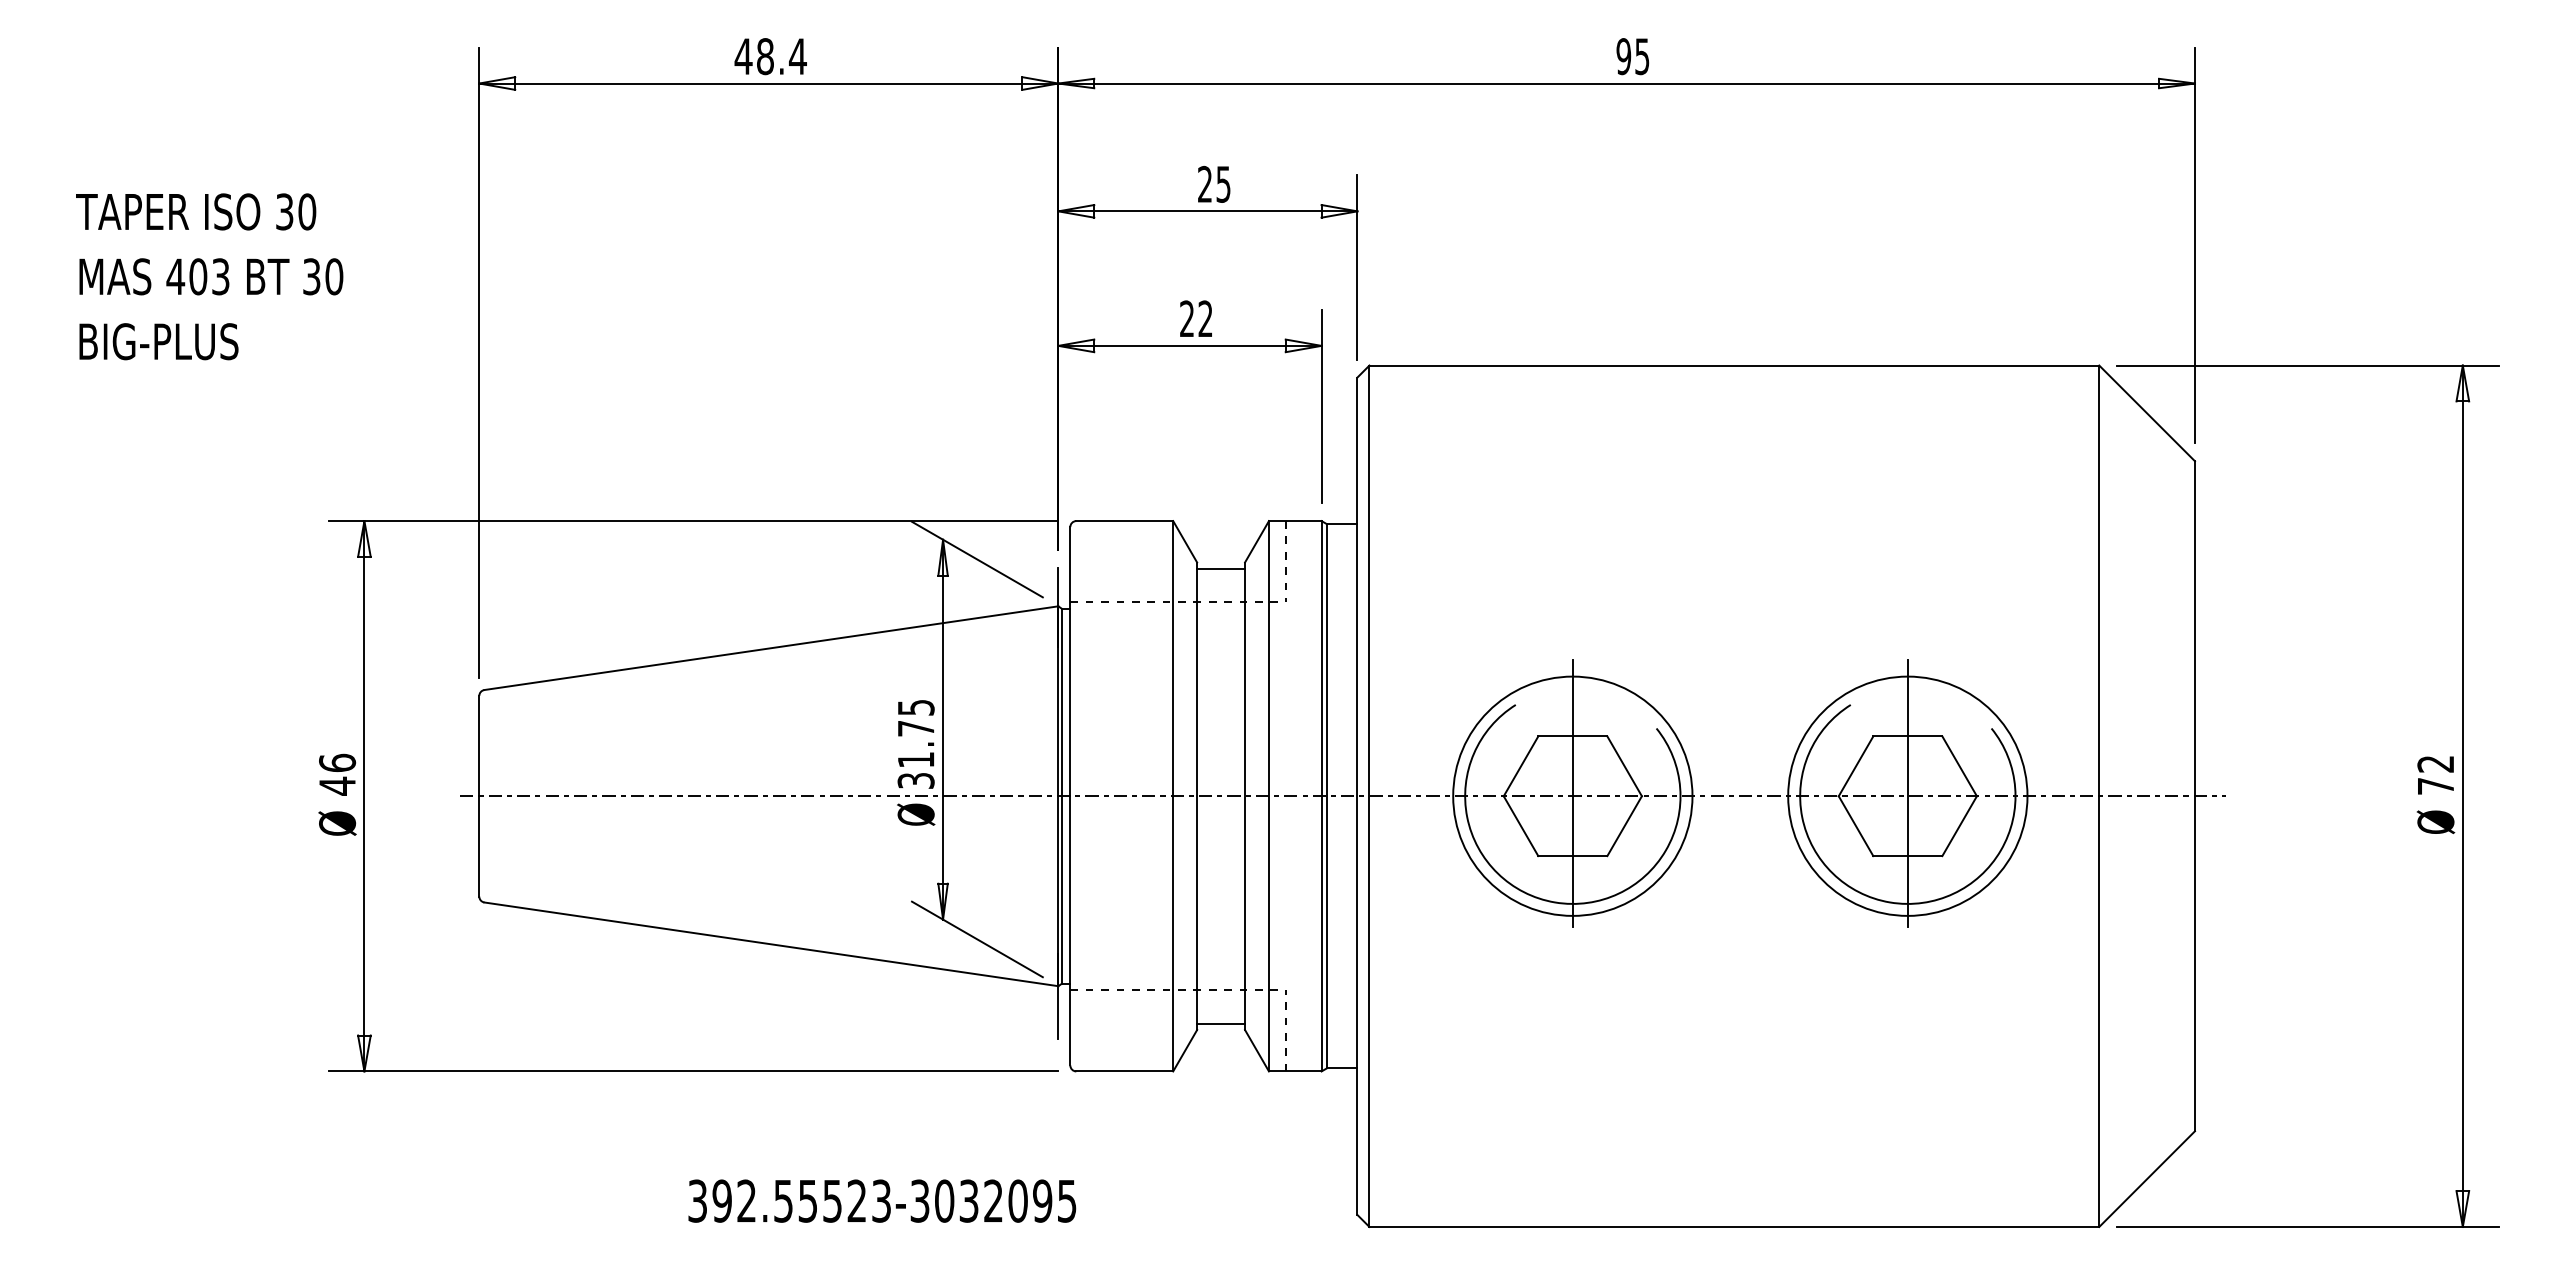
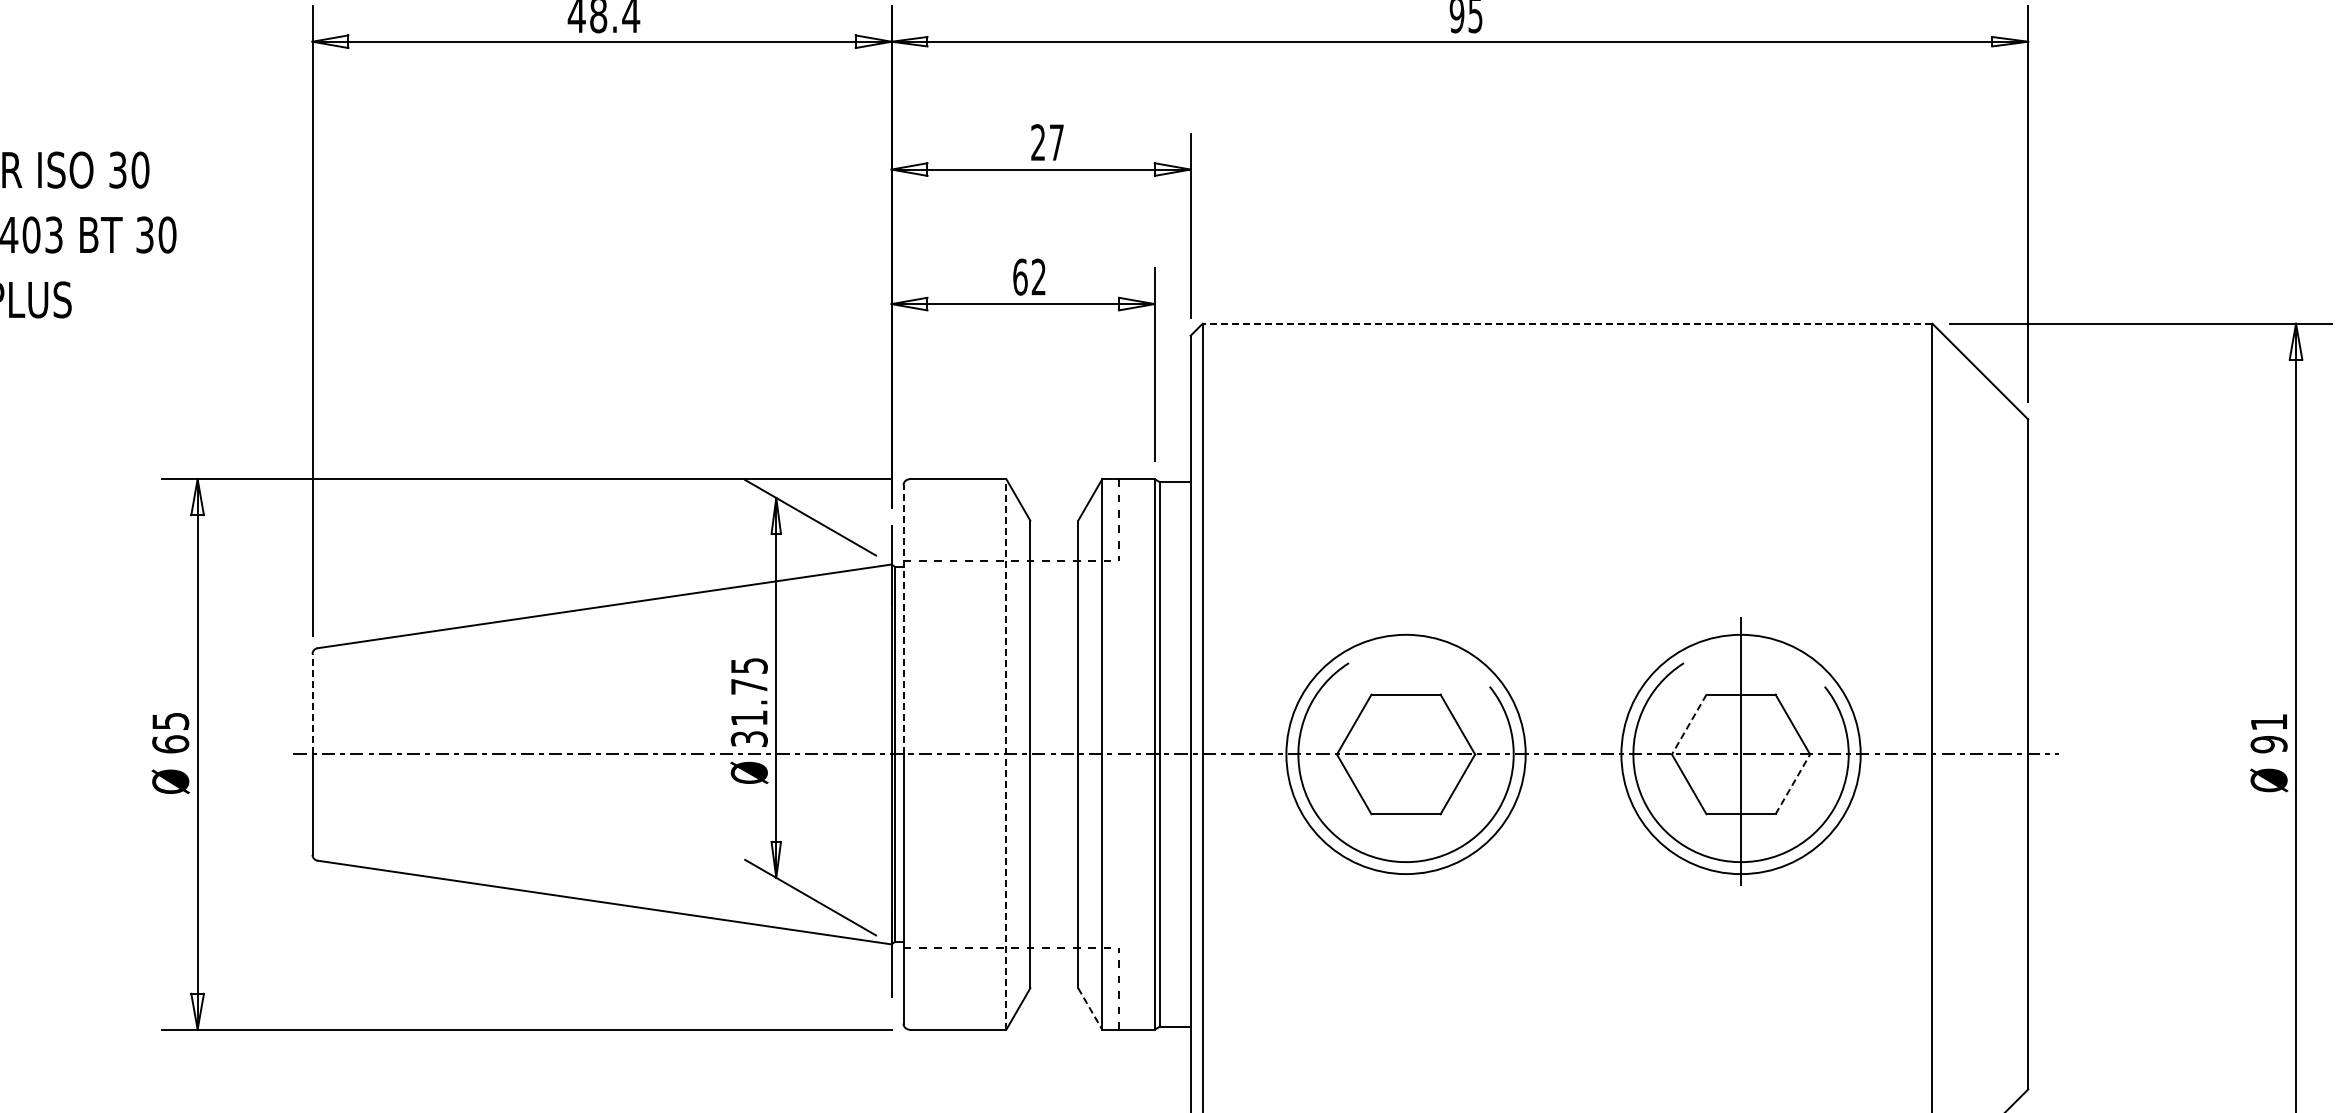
text: (1223, 184) -> (1056, 142), 25 -> 27
text: (1187, 318) -> (1020, 276), 22 -> 62
line: (1734, 365) -> (1567, 323), solid -> dashed
line: (1221, 568) -> (1054, 526), removed
line: (1070, 661) -> (903, 619), solid -> dashed
line: (479, 745) -> (312, 703), solid -> dashed
line: (1856, 766) -> (1689, 724), solid -> dashed
text: (337, 774) -> (170, 732), 46 -> 65
text: (2435, 775) -> (2268, 733), 72 -> 91
line: (1572, 793) -> (1405, 751), removed
line: (1173, 795) -> (1006, 753), solid -> dashed
line: (1959, 826) -> (1792, 784), solid -> dashed
line: (1221, 1023) -> (1054, 981), removed
line: (1257, 1050) -> (1090, 1008), solid -> dashed

